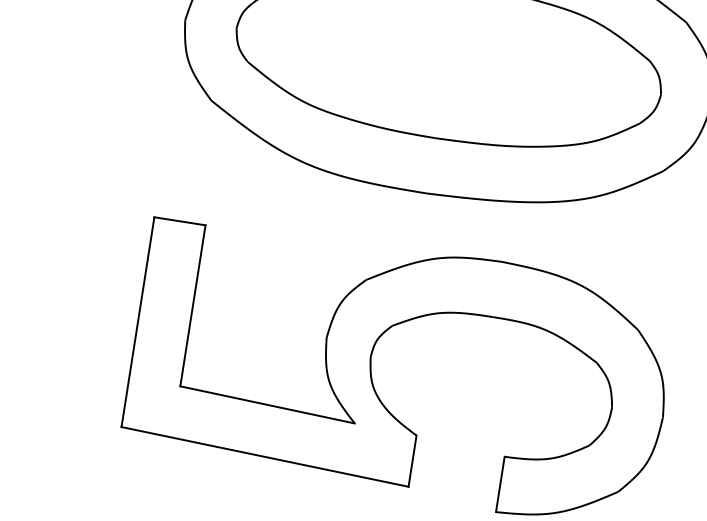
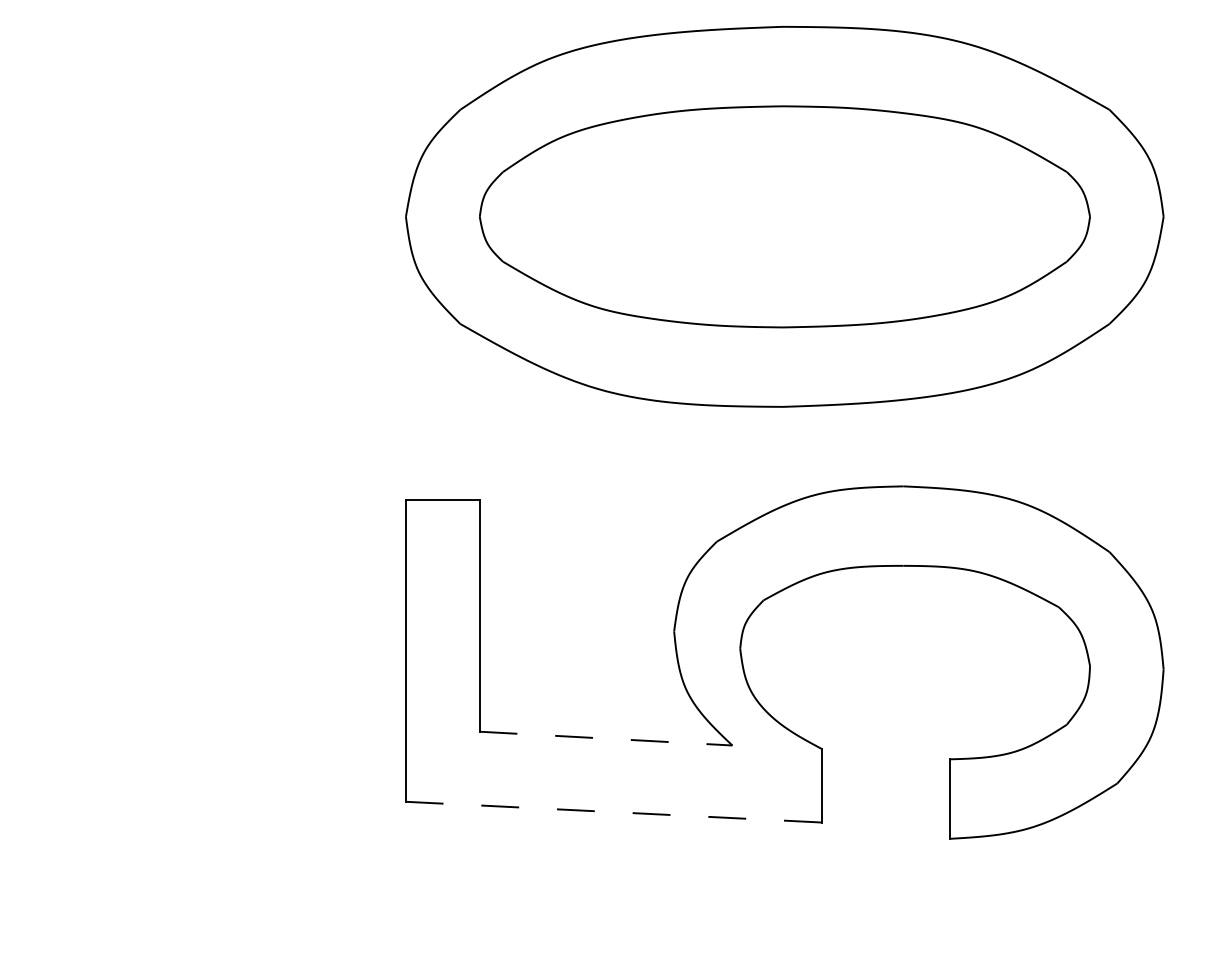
line: (267, 404) -> (605, 738), solid -> dashed
line: (264, 457) -> (613, 812), solid -> dashed

